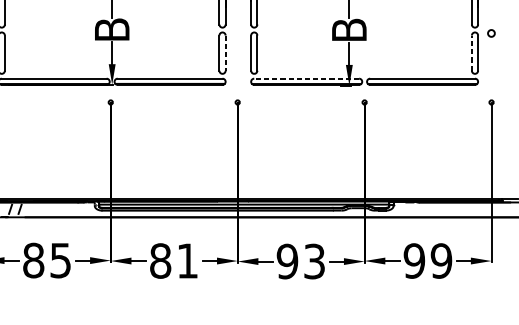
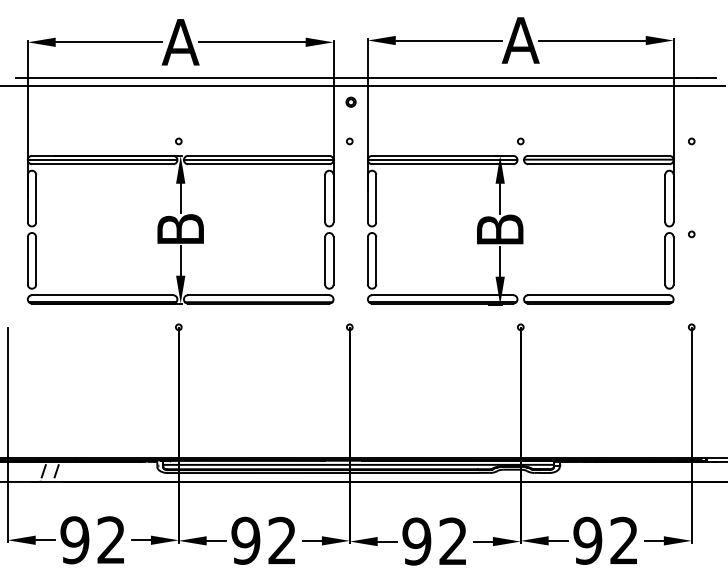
circle: (491, 33) -> (691, 234), size x0.62
line: (225, 52) -> (333, 260), dashed -> solid
line: (472, 52) -> (665, 260), dashed -> solid
line: (306, 78) -> (442, 295), dashed -> solid
text: (46, 260) -> (92, 540), 85 -> 92
text: (173, 260) -> (263, 540), 81 -> 92
text: (440, 260) -> (623, 540), 99 -> 92
text: (314, 261) -> (453, 541), 93 -> 92

